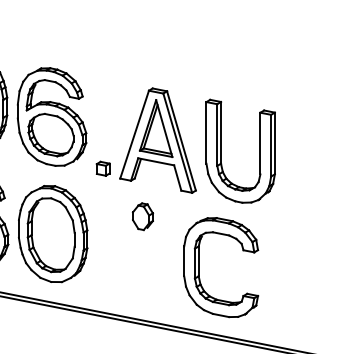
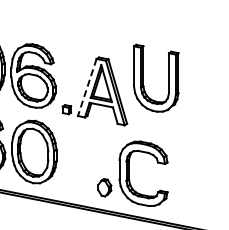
line: (134, 134) -> (87, 87), solid -> dashed
part: (221, 150) -> (143, 77), moved
part: (142, 216) -> (104, 187), moved

